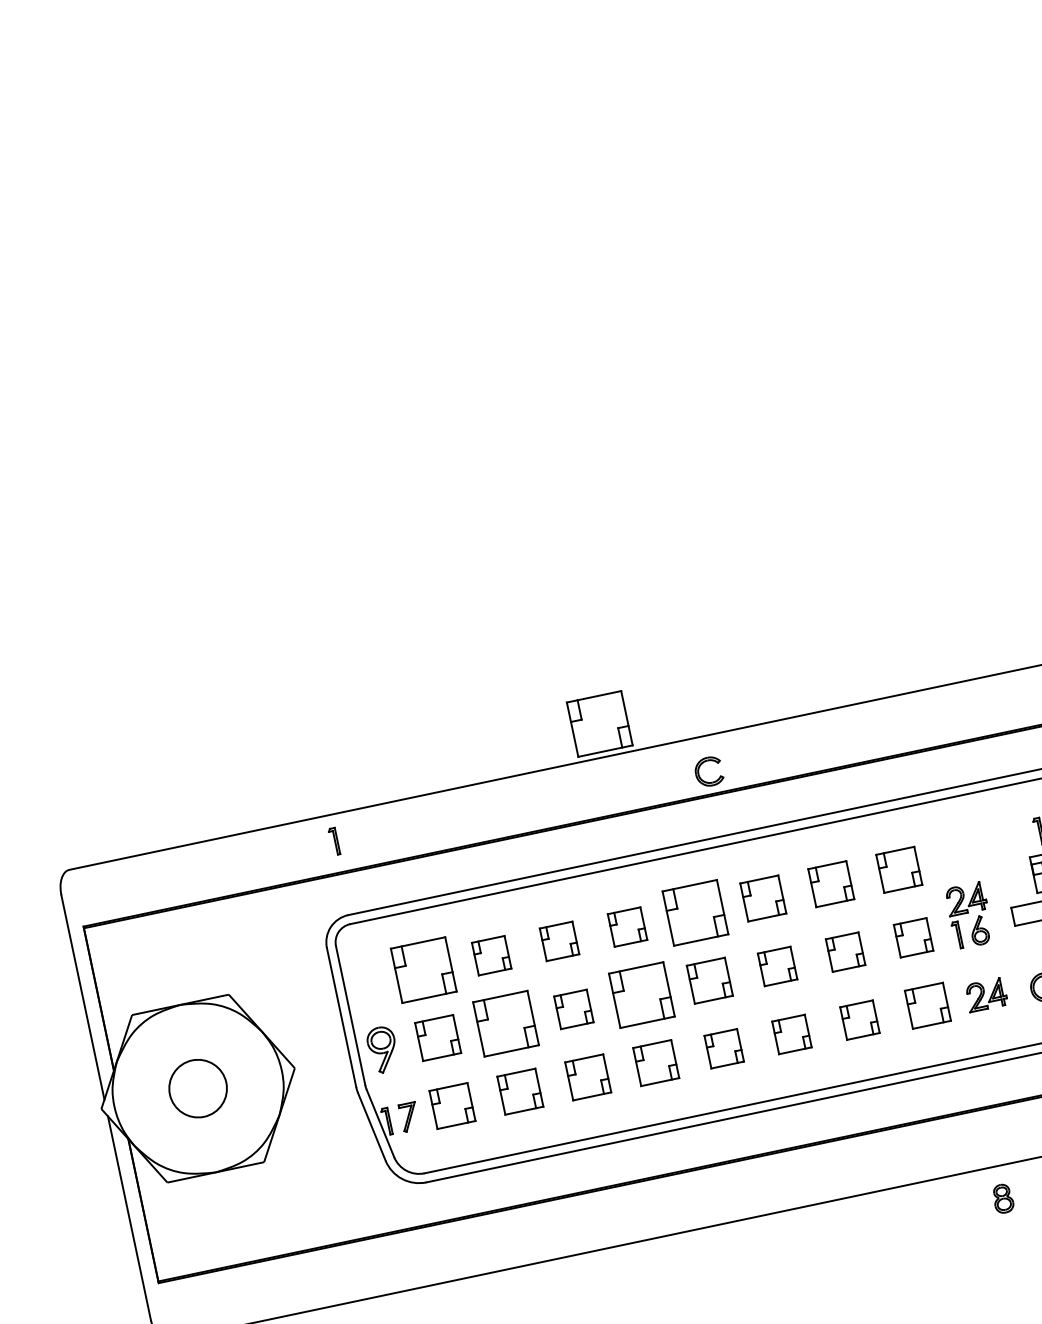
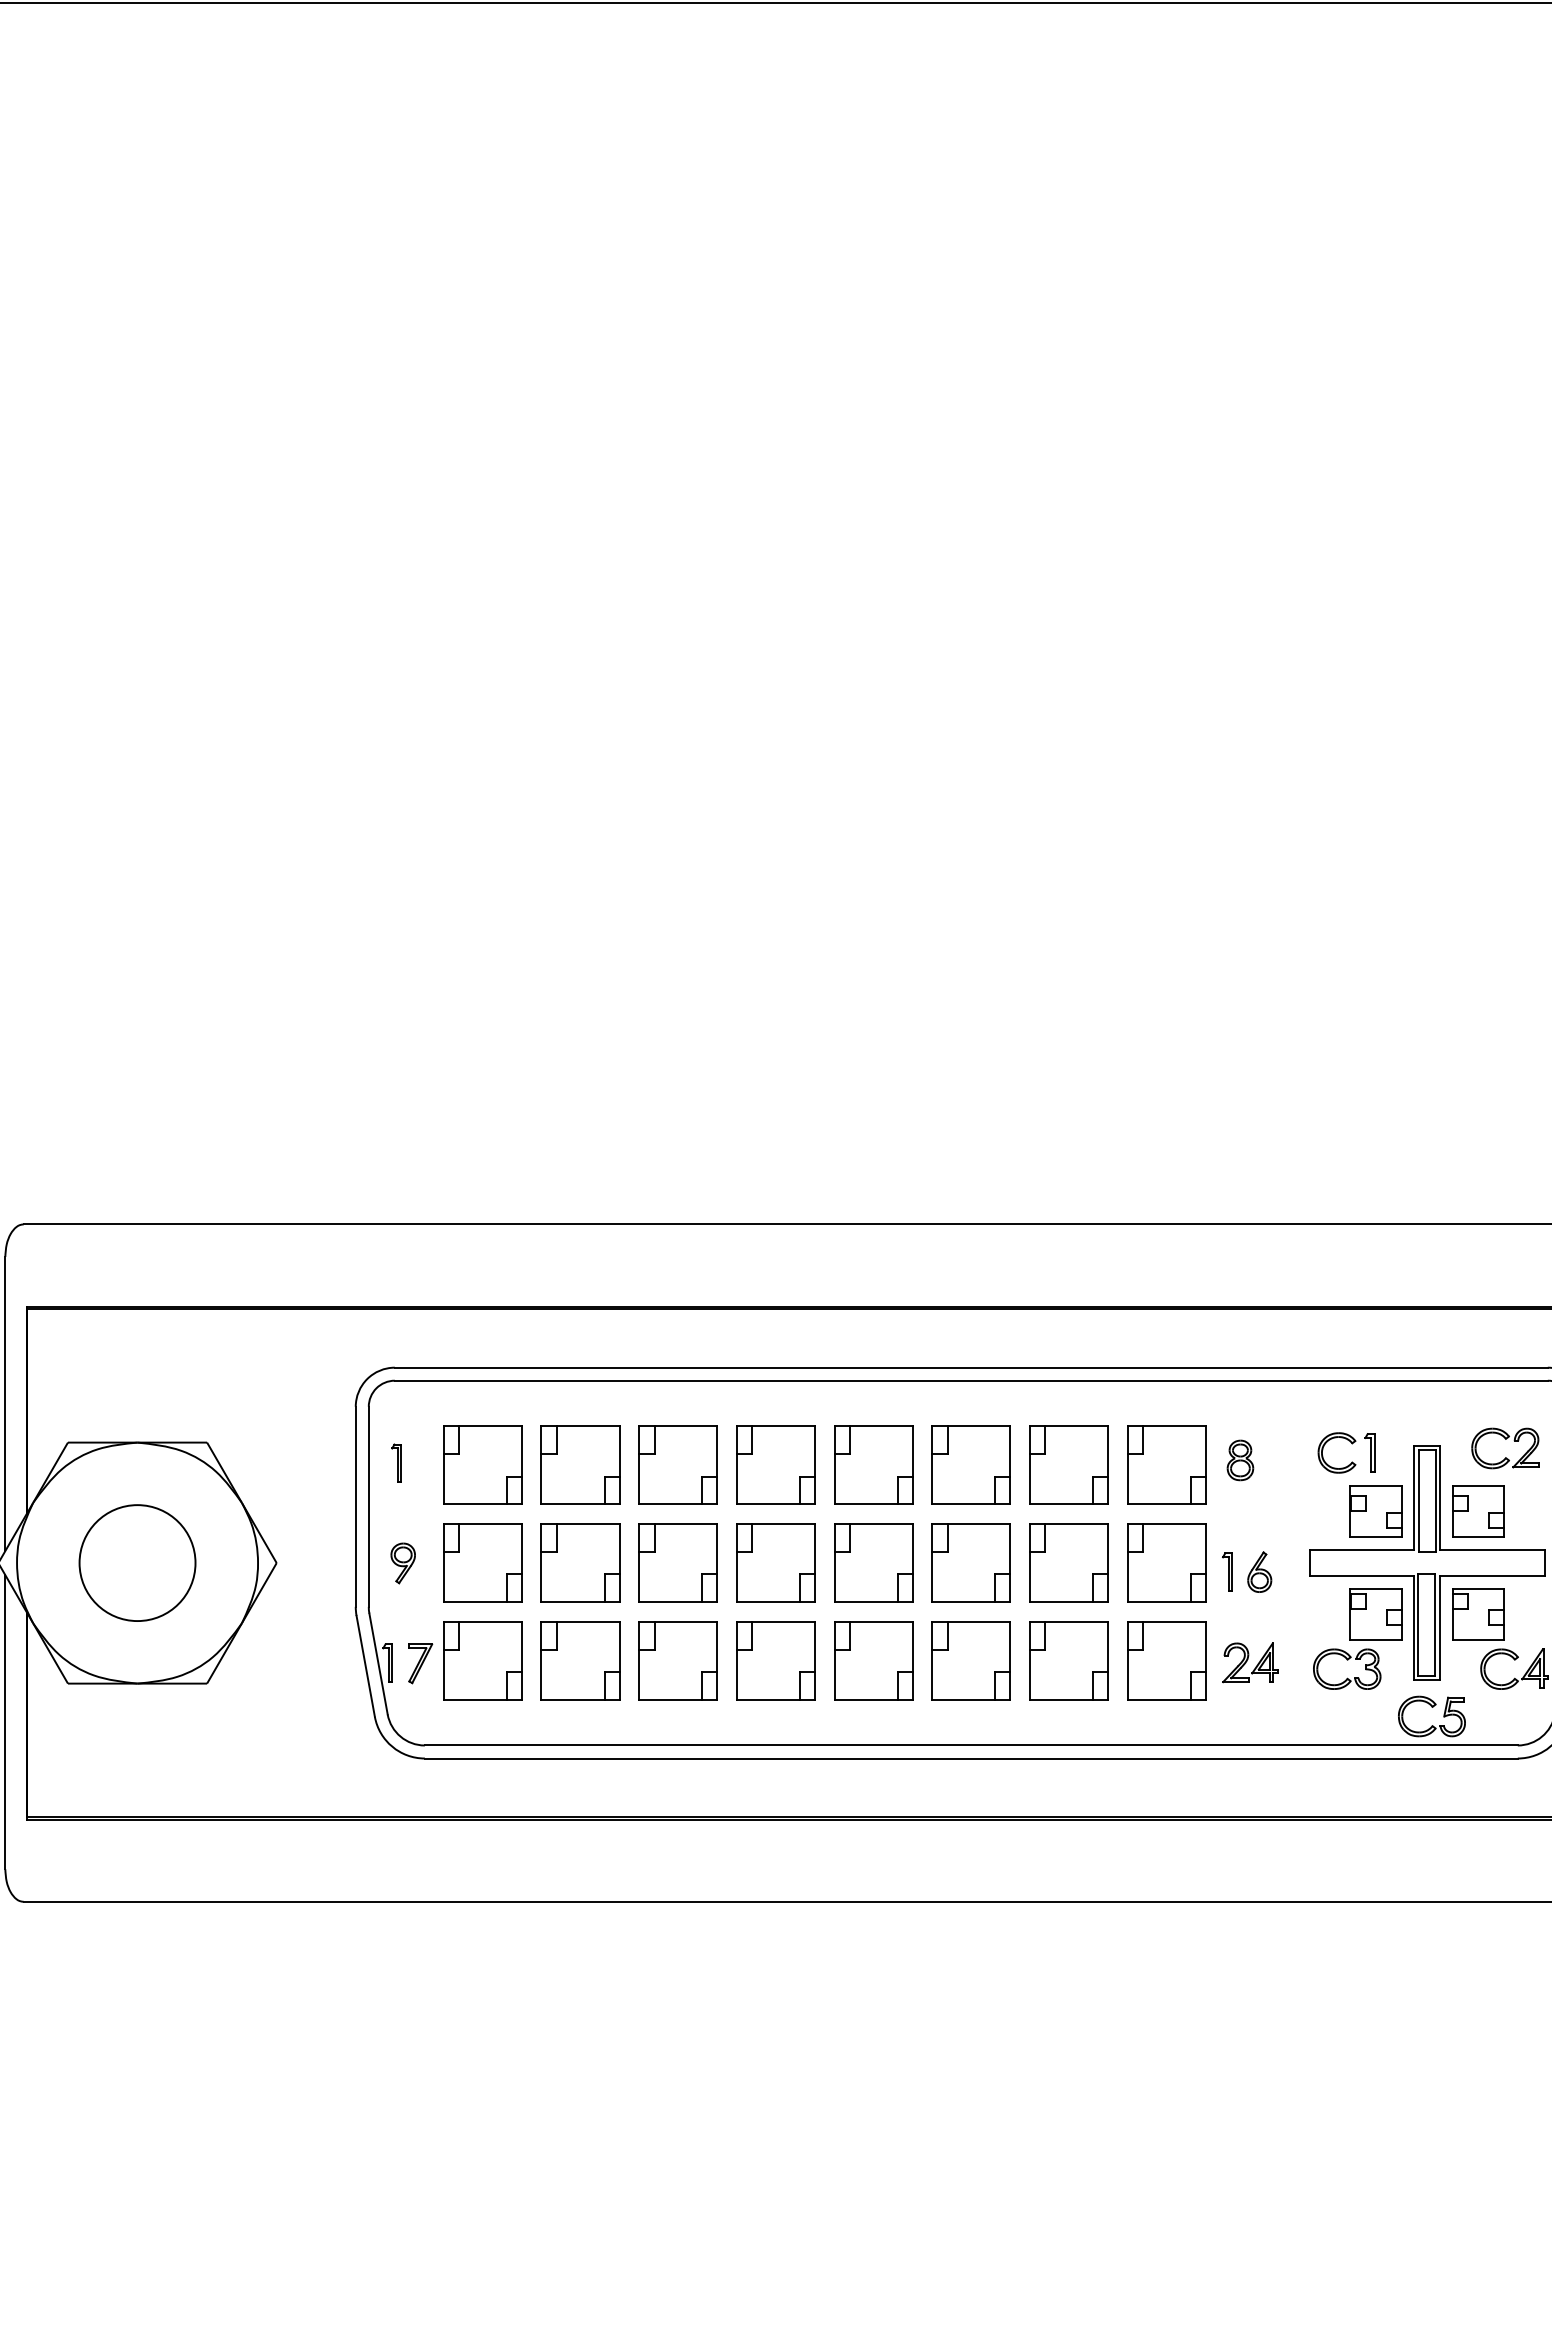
part: (599, 723) -> (796, 1176), removed
part: (698, 771) -> (1323, 1449), moved
part: (333, 841) -> (396, 1462), moved
part: (898, 869) -> (1166, 1464), size x1.43
part: (830, 883) -> (1068, 1464), size x1.43
part: (762, 898) -> (970, 1464), size x1.43
part: (966, 898) -> (1250, 1524), removed
part: (627, 926) -> (775, 1464), size x1.67
part: (913, 937) -> (1166, 1562), size x1.67
part: (559, 941) -> (677, 1464), size x1.67
part: (845, 951) -> (1068, 1562), size x1.67
part: (491, 955) -> (580, 1464), size x1.67
part: (777, 966) -> (970, 1562), size x1.67
part: (709, 980) -> (873, 1562), size x1.43
part: (927, 1005) -> (1166, 1660), size x1.43
part: (573, 1009) -> (677, 1562), size x1.67
part: (859, 1019) -> (1068, 1660), size x1.67
part: (791, 1034) -> (970, 1660), size x1.67
part: (437, 1037) -> (482, 1562), size x1.43
part: (723, 1048) -> (873, 1660), size x1.67
part: (382, 1050) -> (402, 1563), size x0.62
part: (655, 1062) -> (775, 1660), size x1.43
part: (587, 1077) -> (677, 1660), size x1.43
circle: (198, 1088) -> (137, 1563), size x1.43
part: (520, 1091) -> (580, 1660), size x1.43
part: (452, 1105) -> (482, 1660), size x1.43
part: (1003, 1198) -> (1240, 1460), moved

